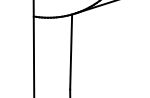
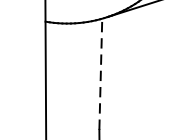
line: (71, 52) -> (101, 74), solid -> dashed

